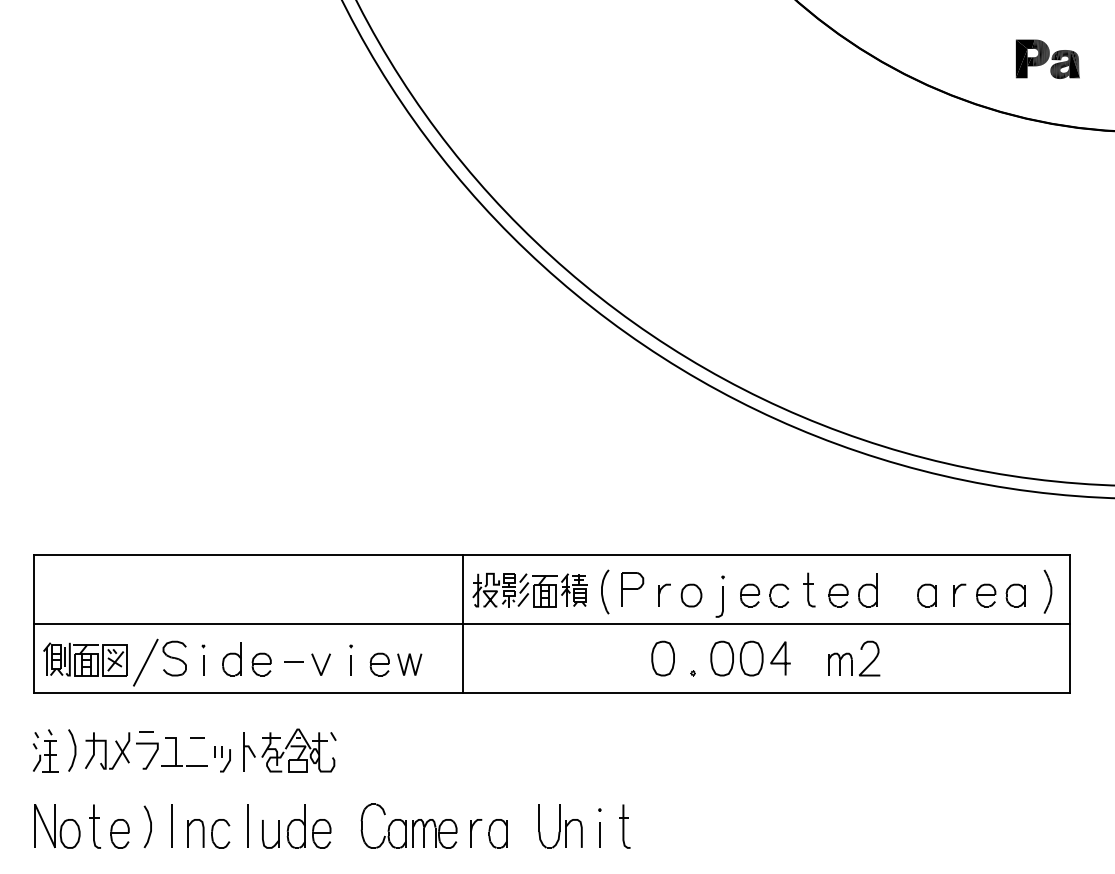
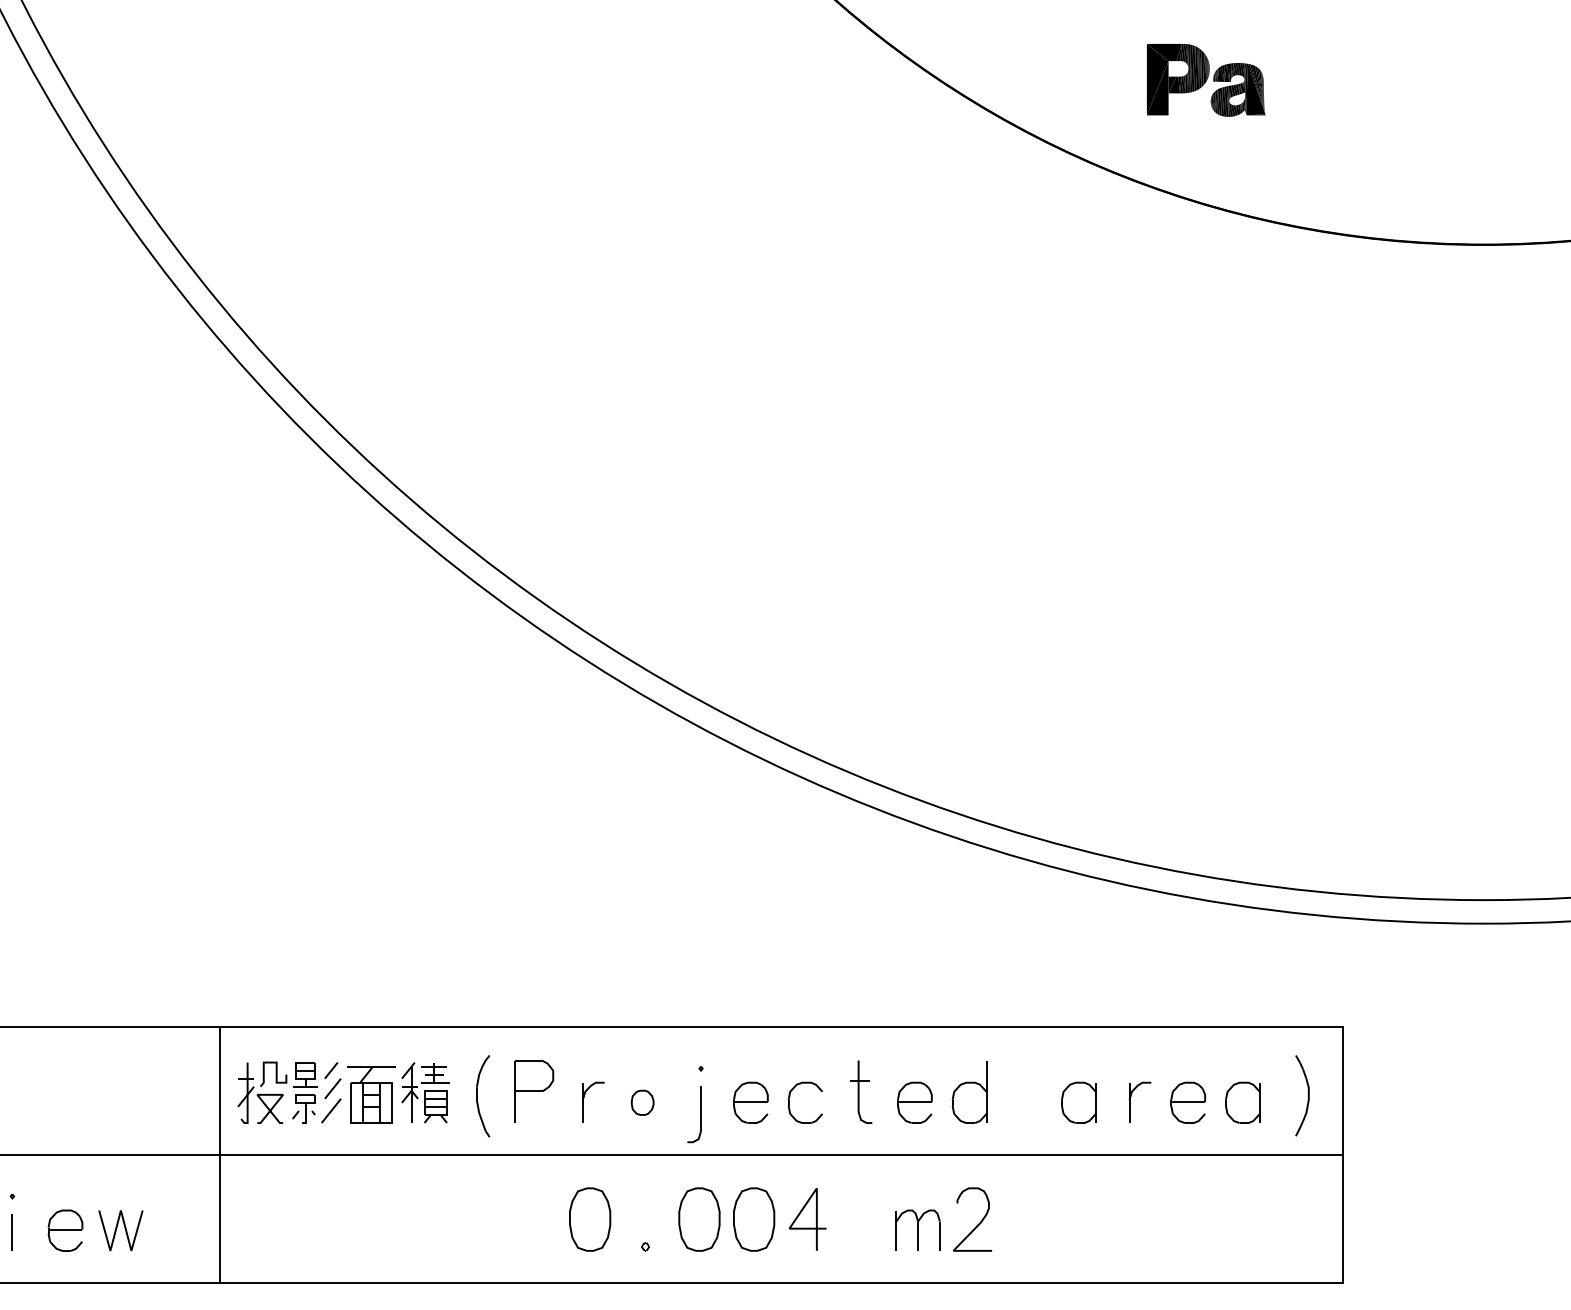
part: (1047, 58) -> (1205, 78), moved
part: (691, 595) -> (642, 1102), size x0.6

